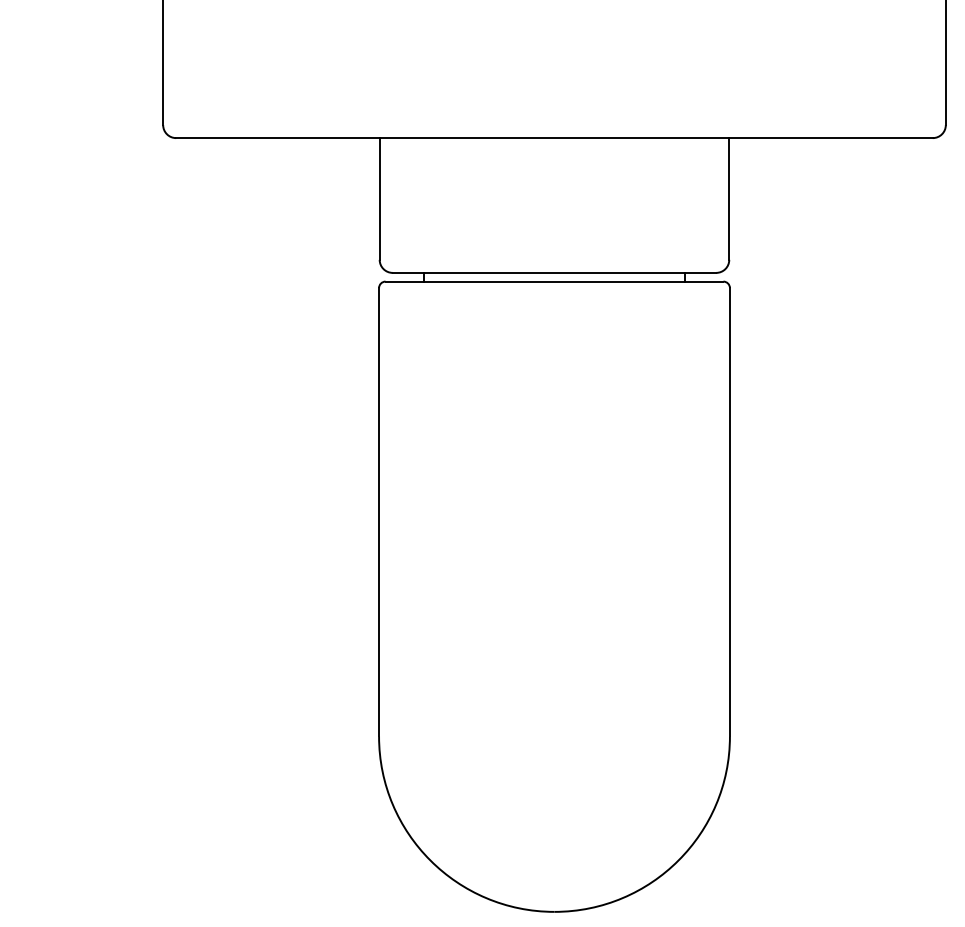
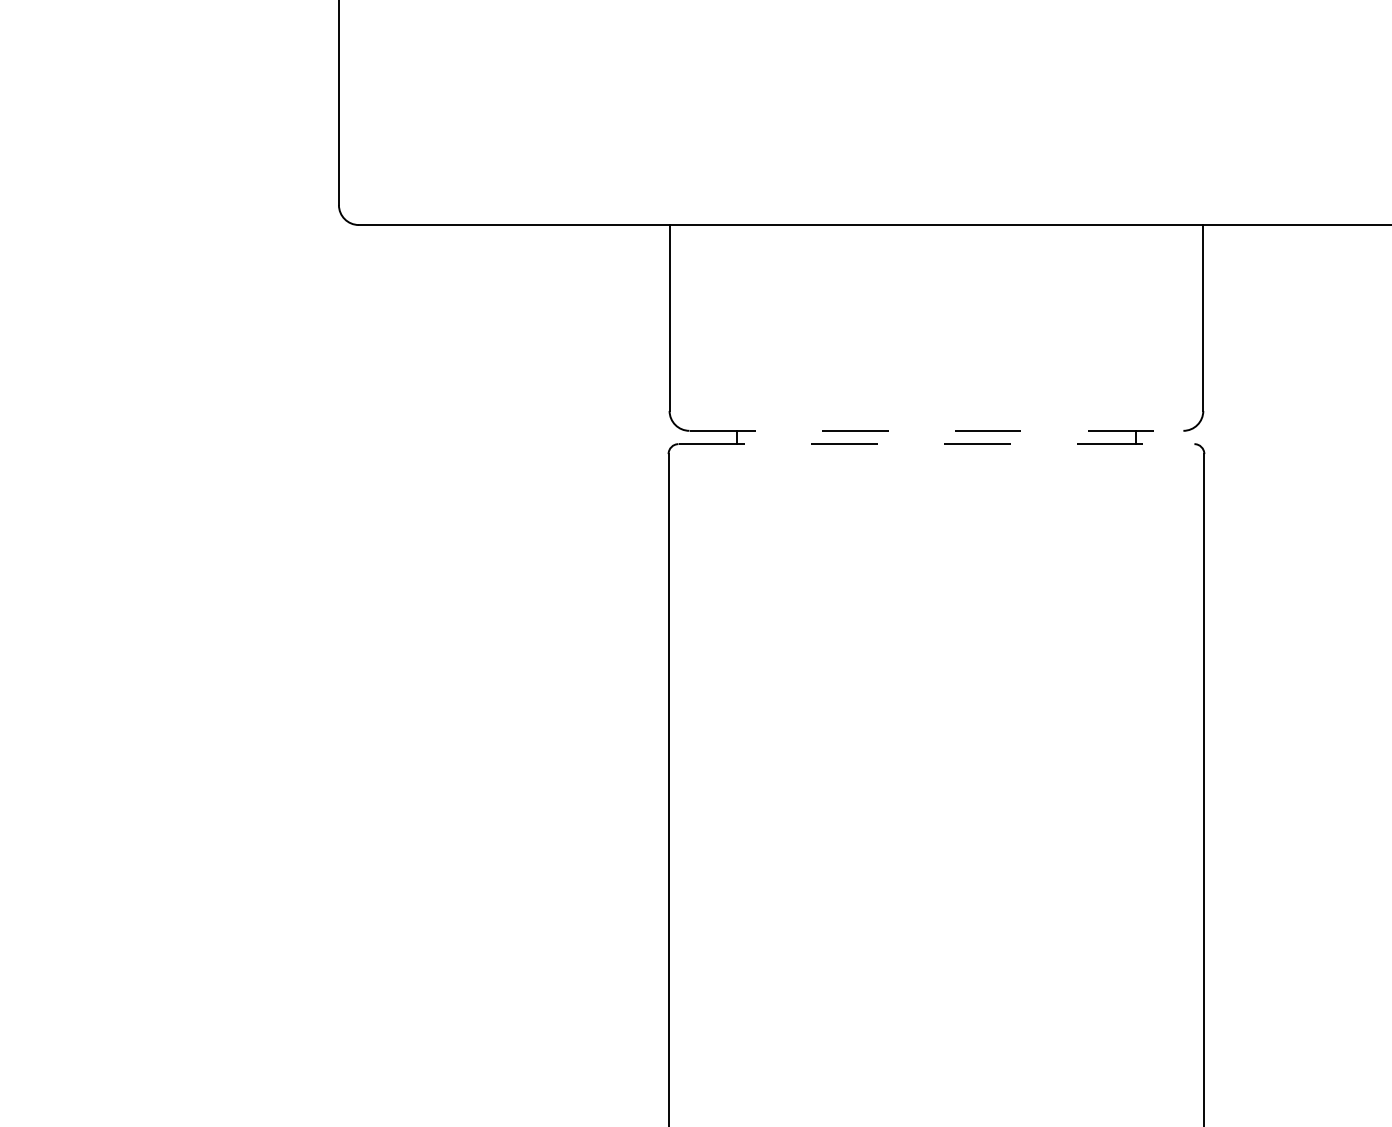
line: (554, 272) -> (936, 430), solid -> dashed
line: (554, 281) -> (936, 443), solid -> dashed

